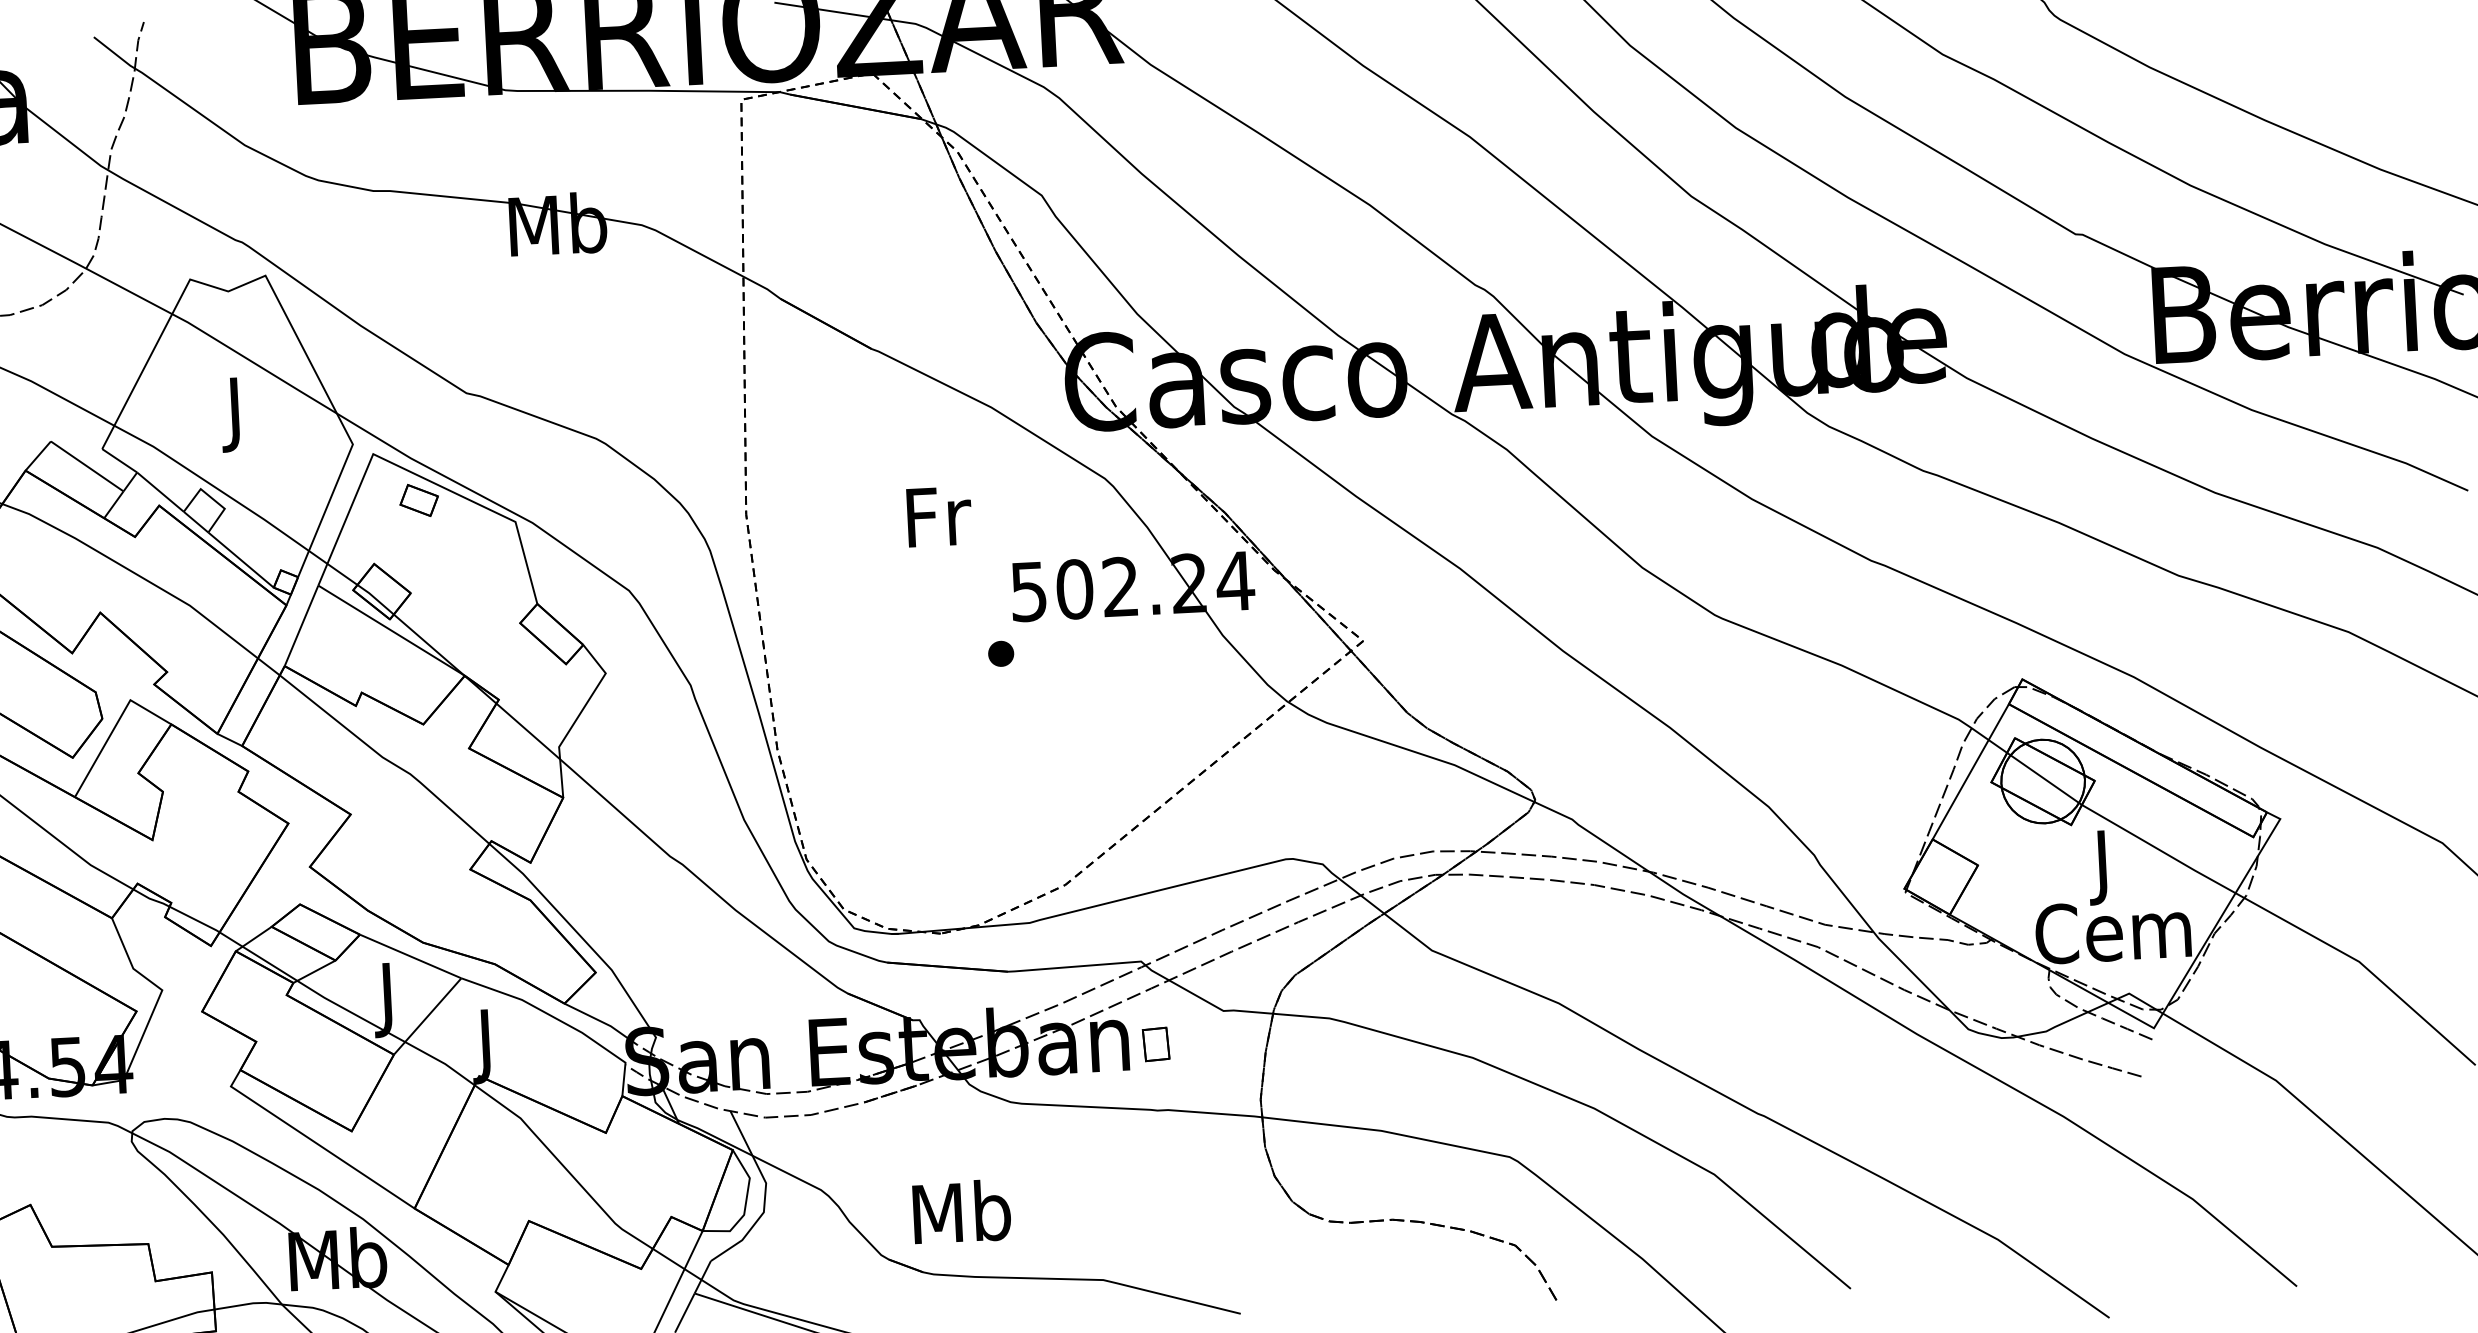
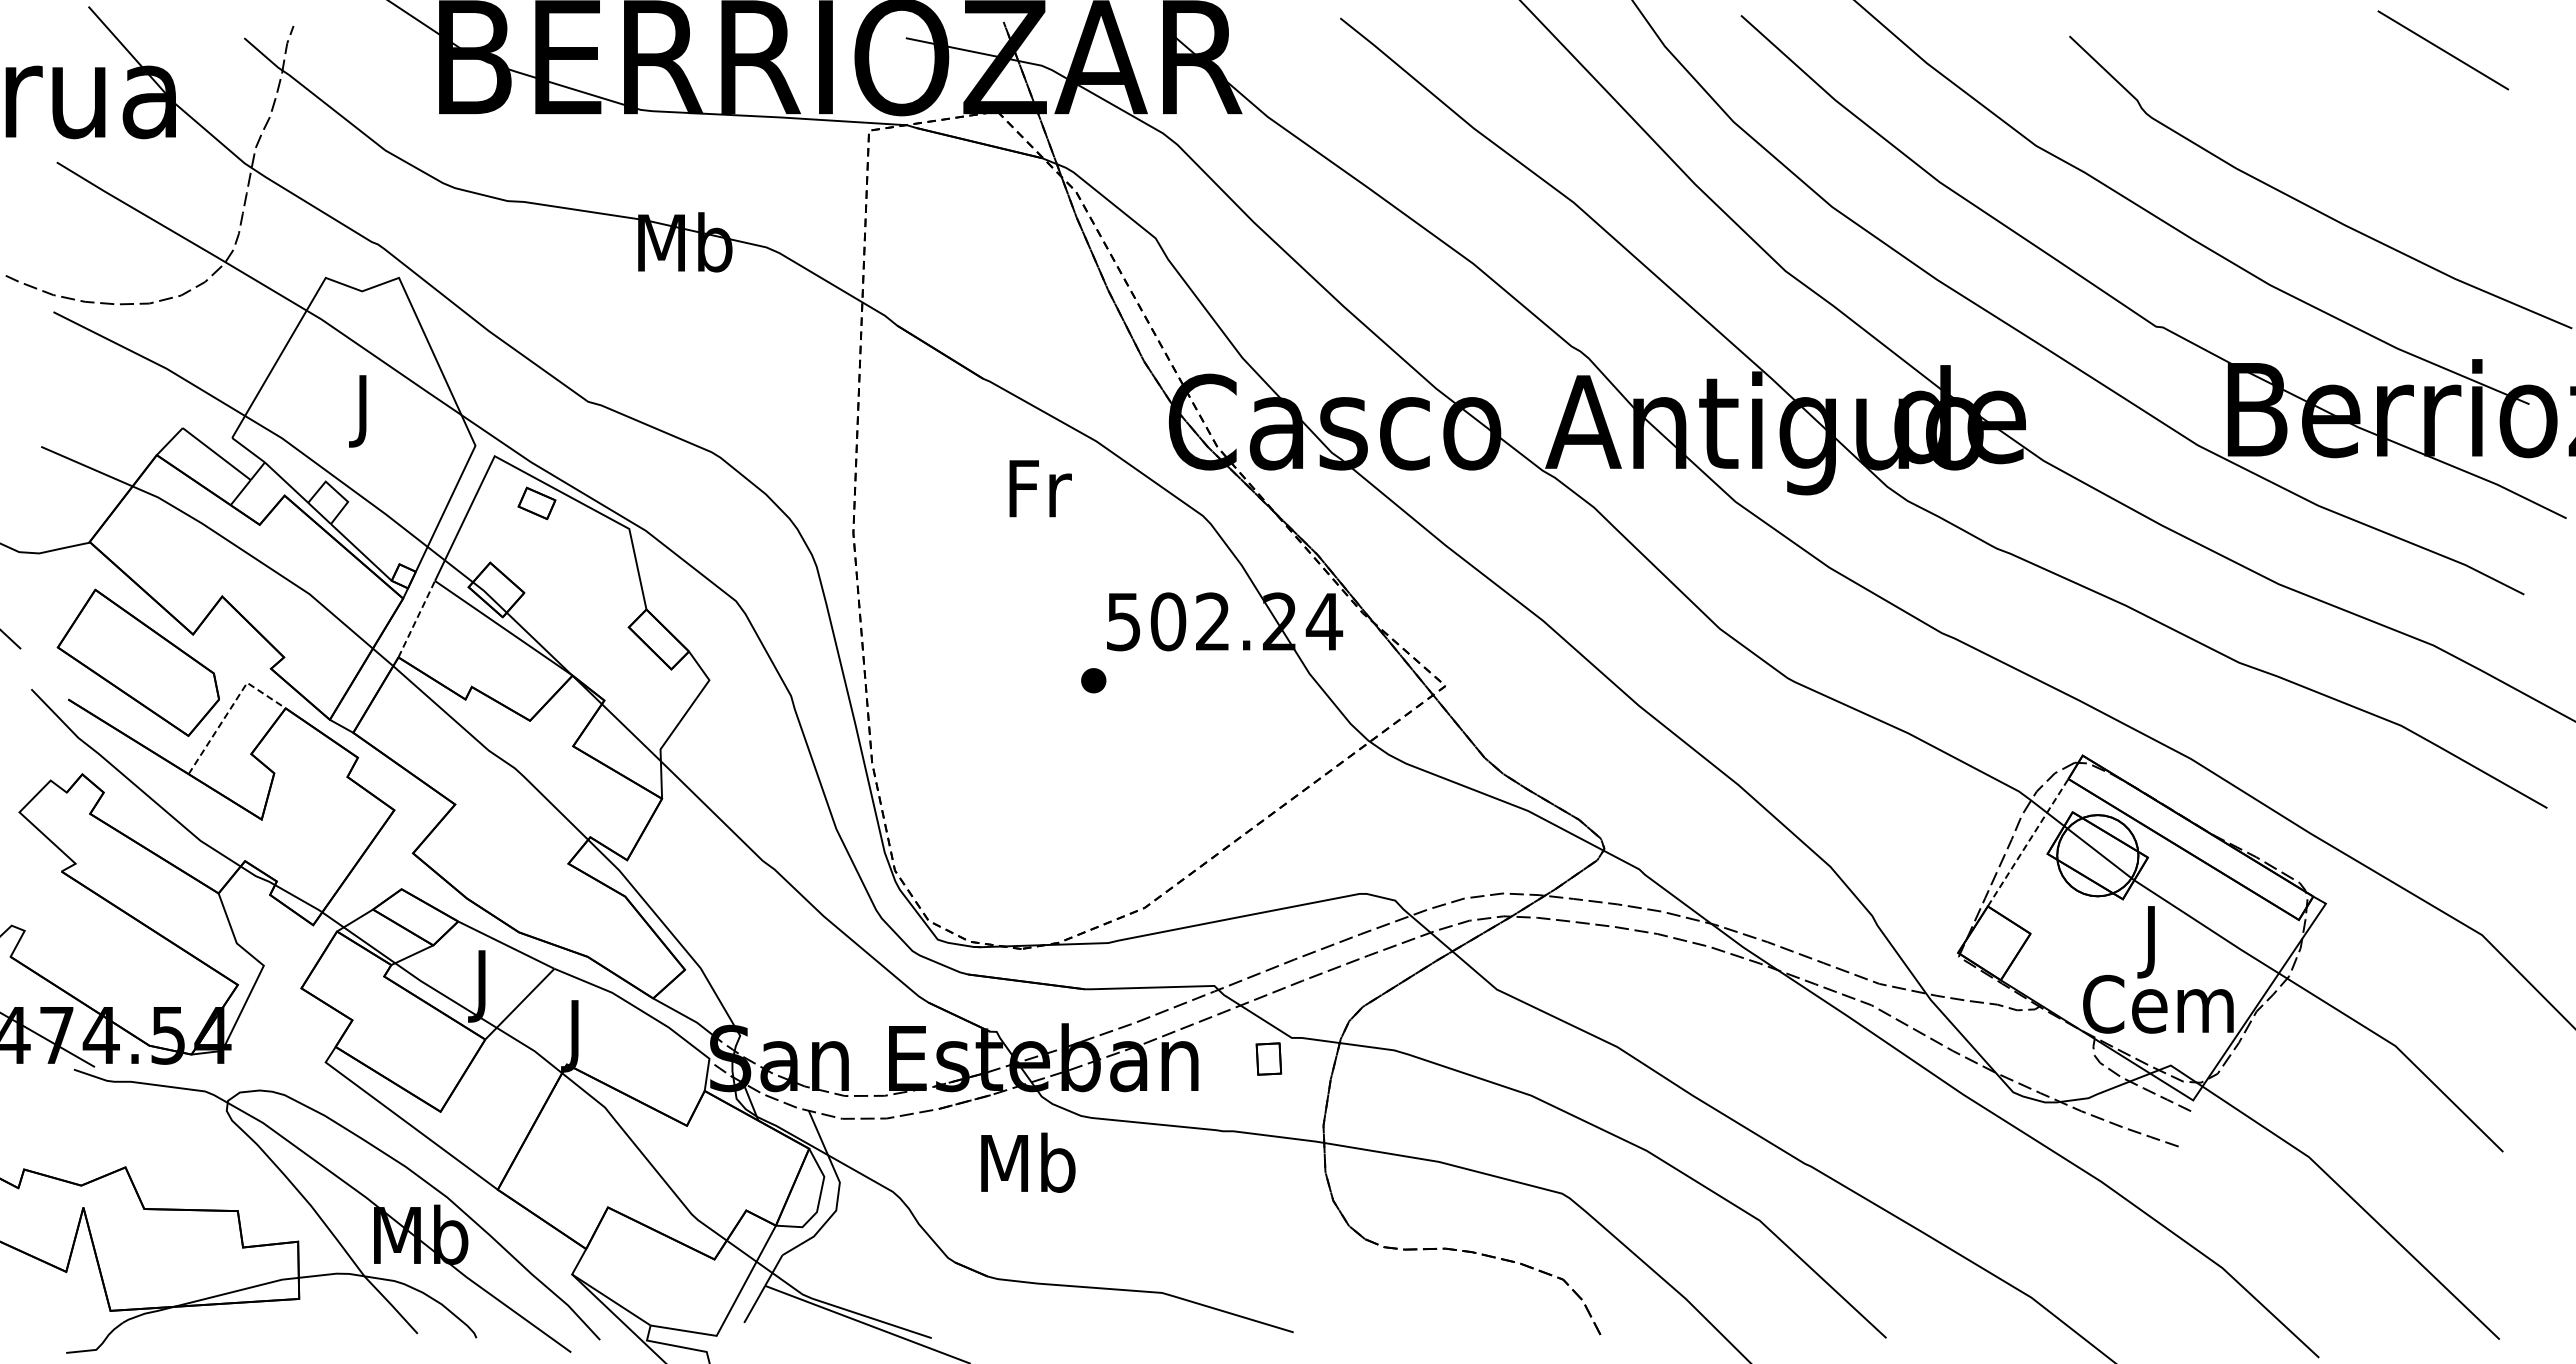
text: (939, 516) -> (1040, 488), moved
line: (301, 625) -> (416, 618), solid -> dashed
line: (115, 726) -> (231, 707), solid -> dashed
line: (1971, 771) -> (2028, 842), solid -> dashed
part: (1155, 1043) -> (1268, 1058), moved
text: (962, 1211) -> (1028, 1162), moved

